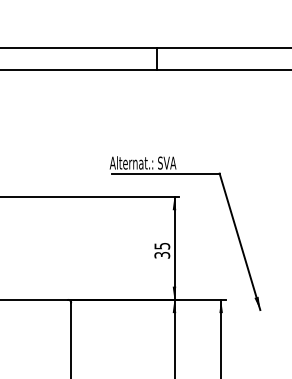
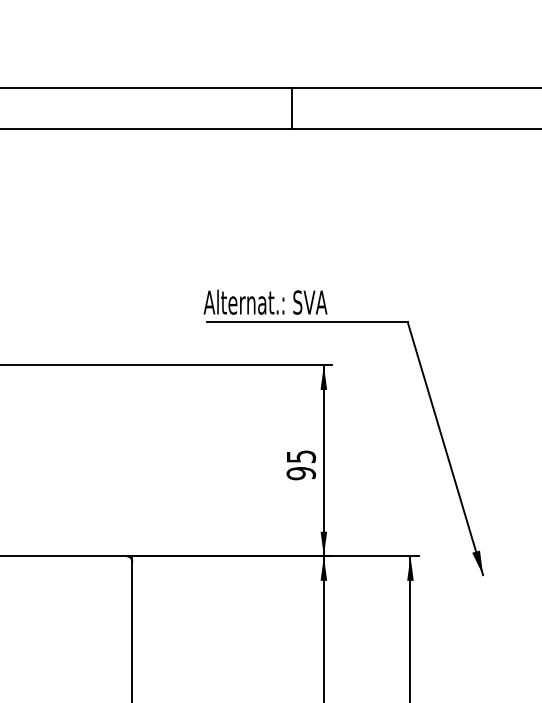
text: (161, 254) -> (299, 472), 35 -> 95

